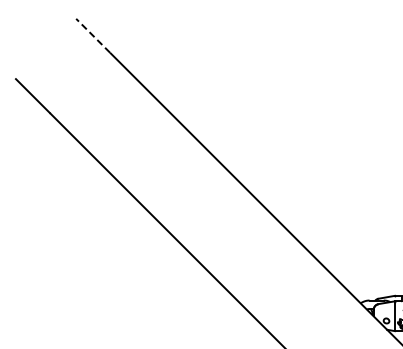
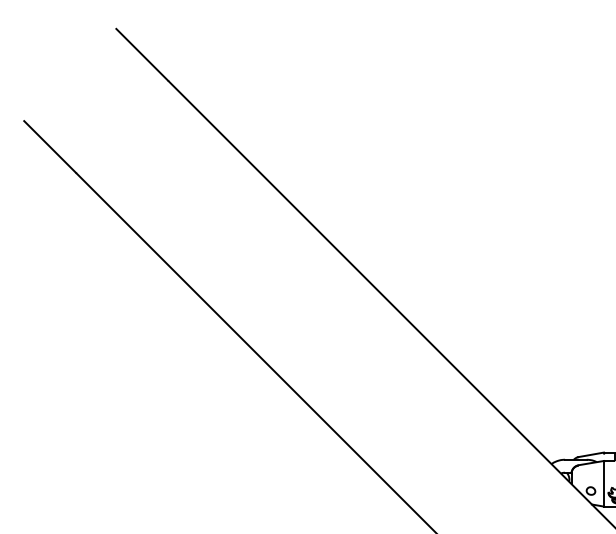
line: (93, 35) -> (142, 54), dashed -> solid

